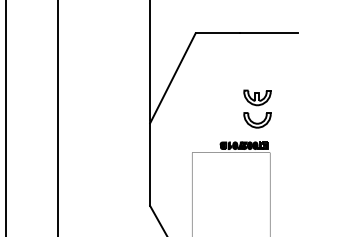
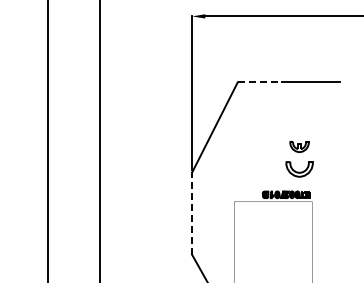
line: (218, 33) -> (260, 82), solid -> dashed
part: (257, 97) -> (299, 146), size x0.7
line: (150, 164) -> (192, 213), solid -> dashed

